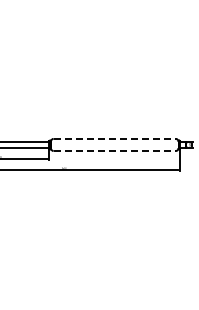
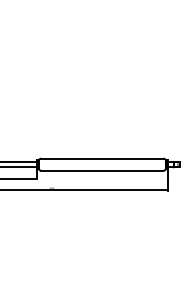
line: (115, 138) -> (103, 158), dashed -> solid
line: (115, 151) -> (103, 171), dashed -> solid

